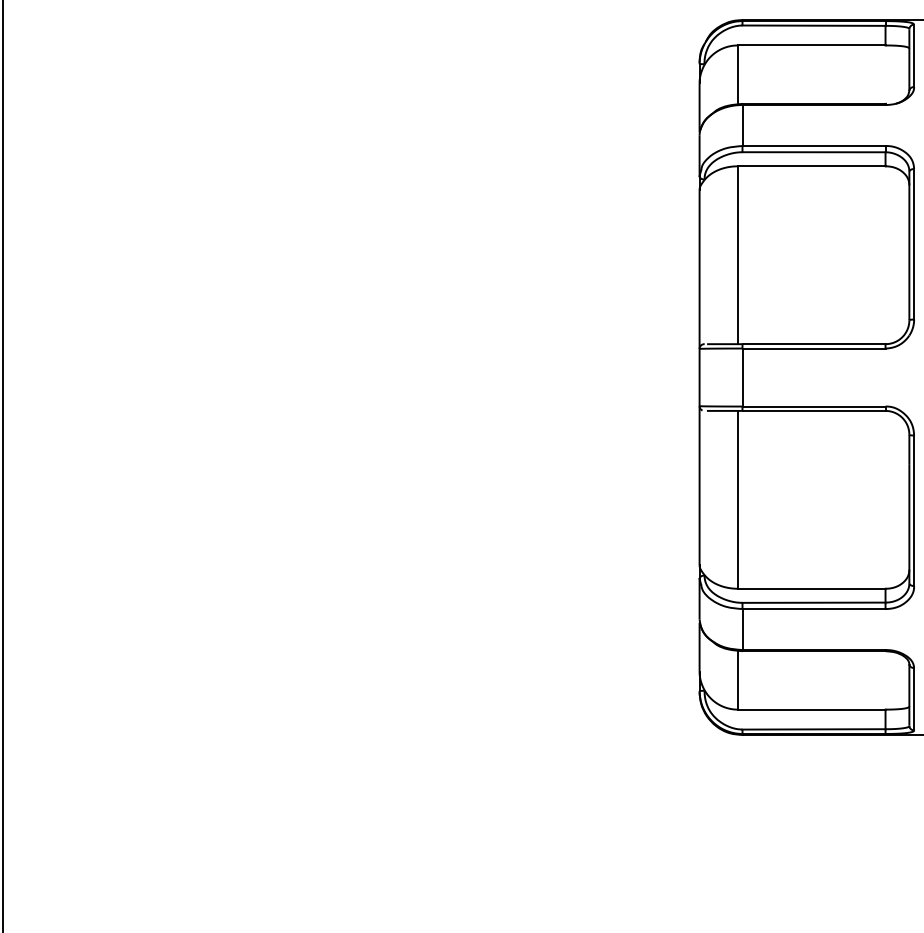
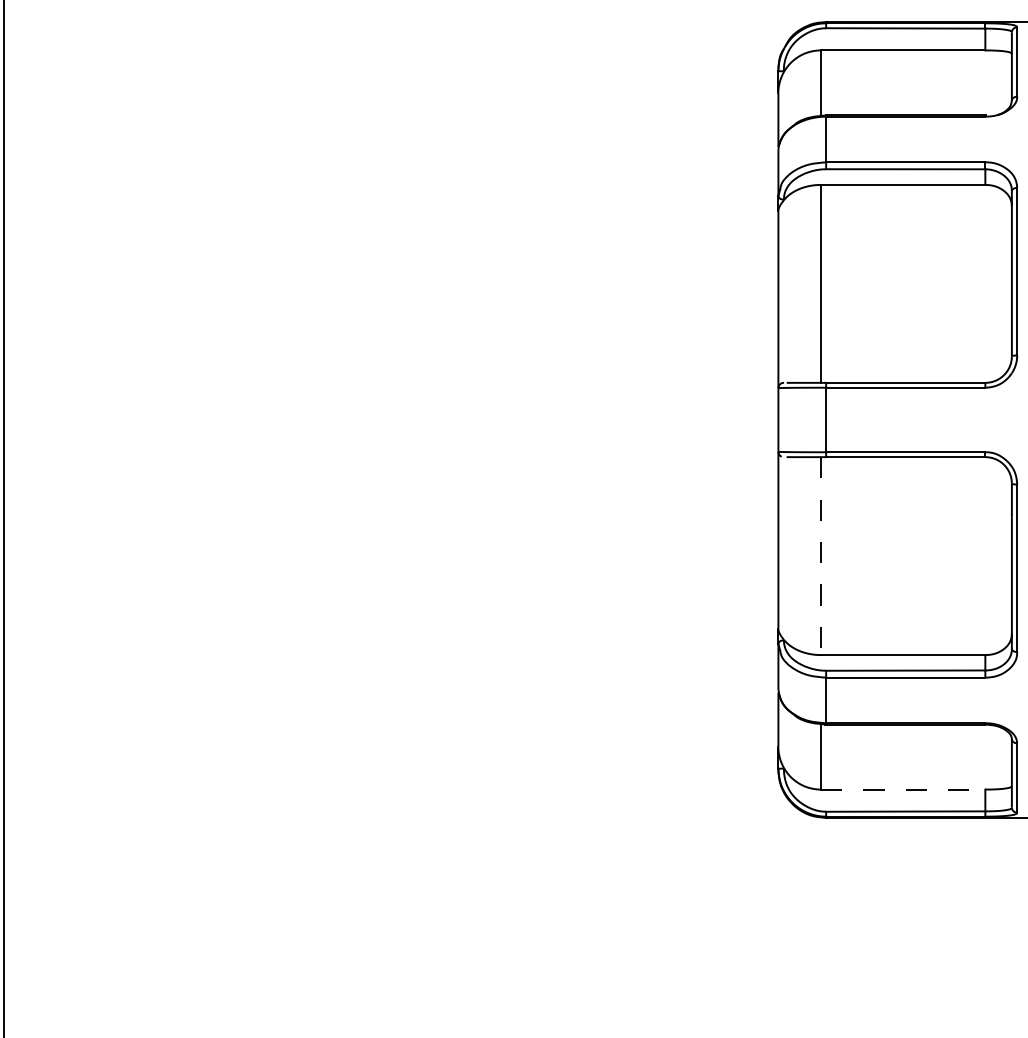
line: (737, 499) -> (820, 555), solid -> dashed
line: (811, 709) -> (902, 789), solid -> dashed

